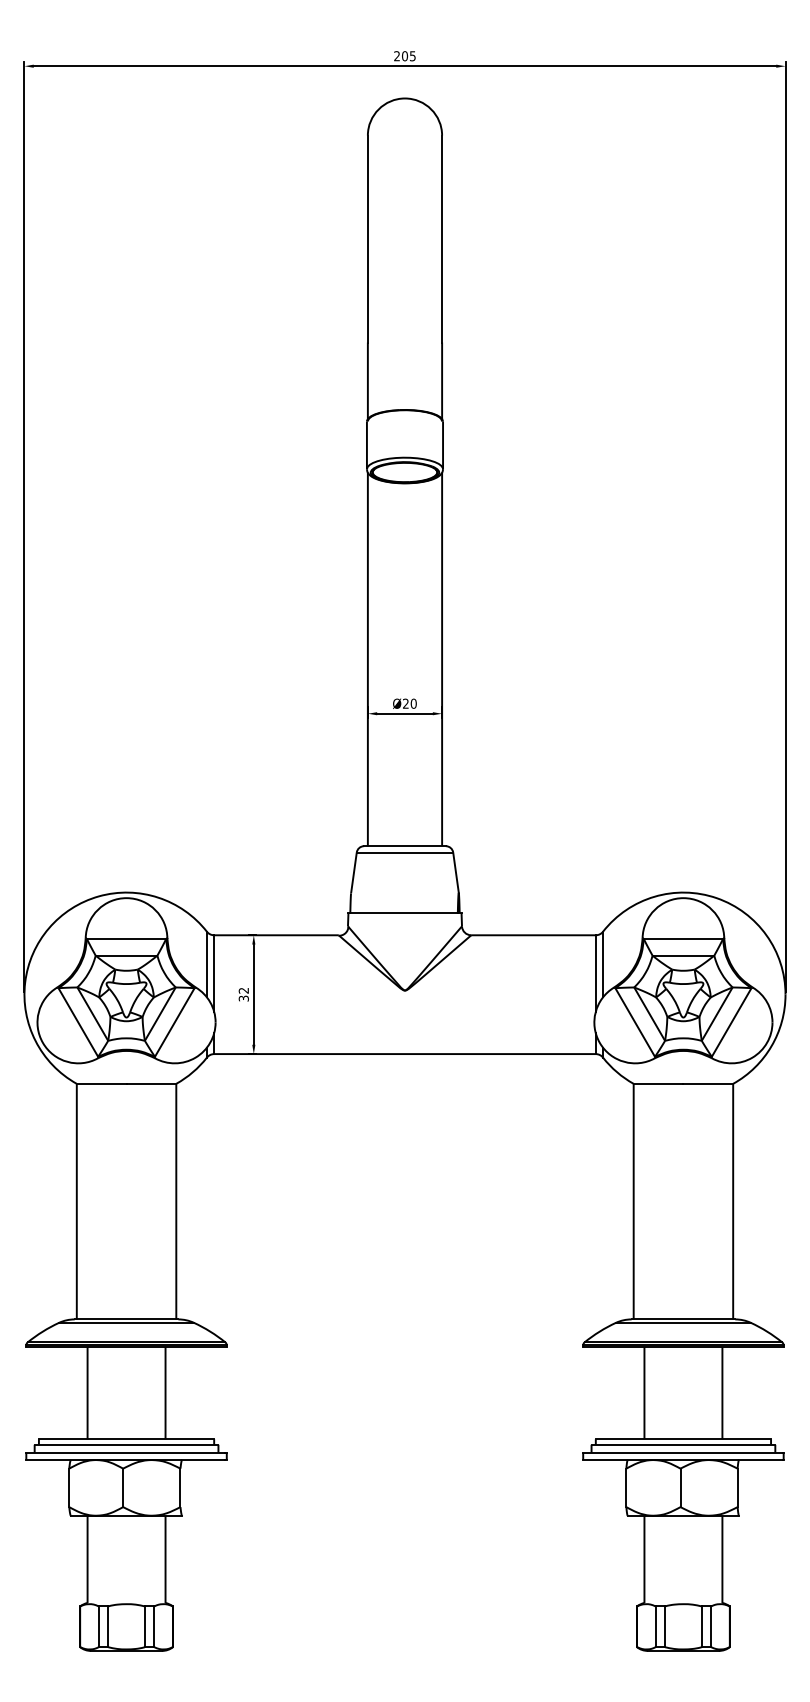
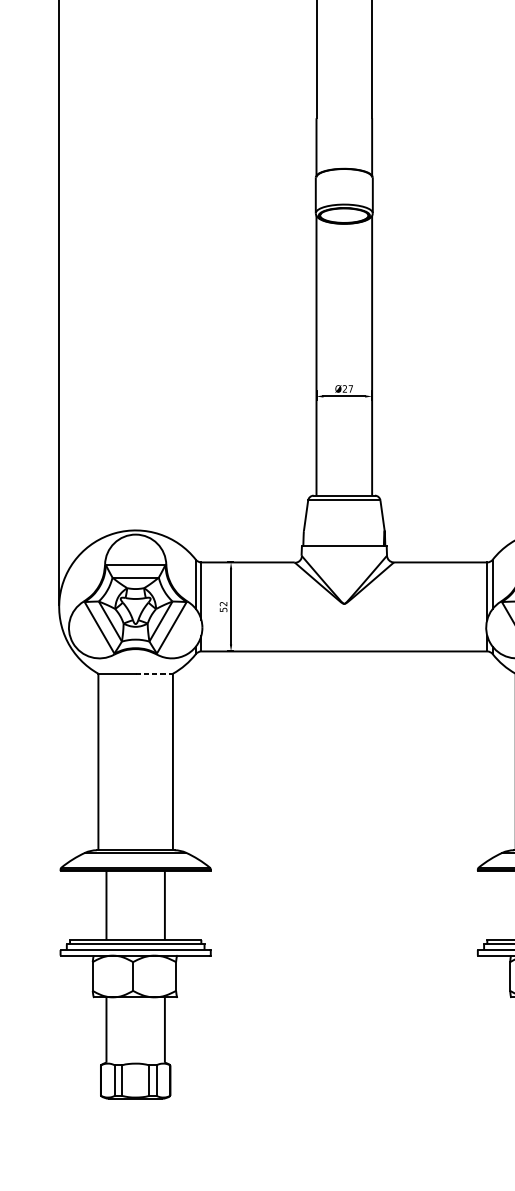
text: (413, 703) -> (350, 388), Ø20 -> Ø27
text: (242, 998) -> (222, 609), 32 -> 52
line: (151, 1083) -> (154, 673), solid -> dashed

